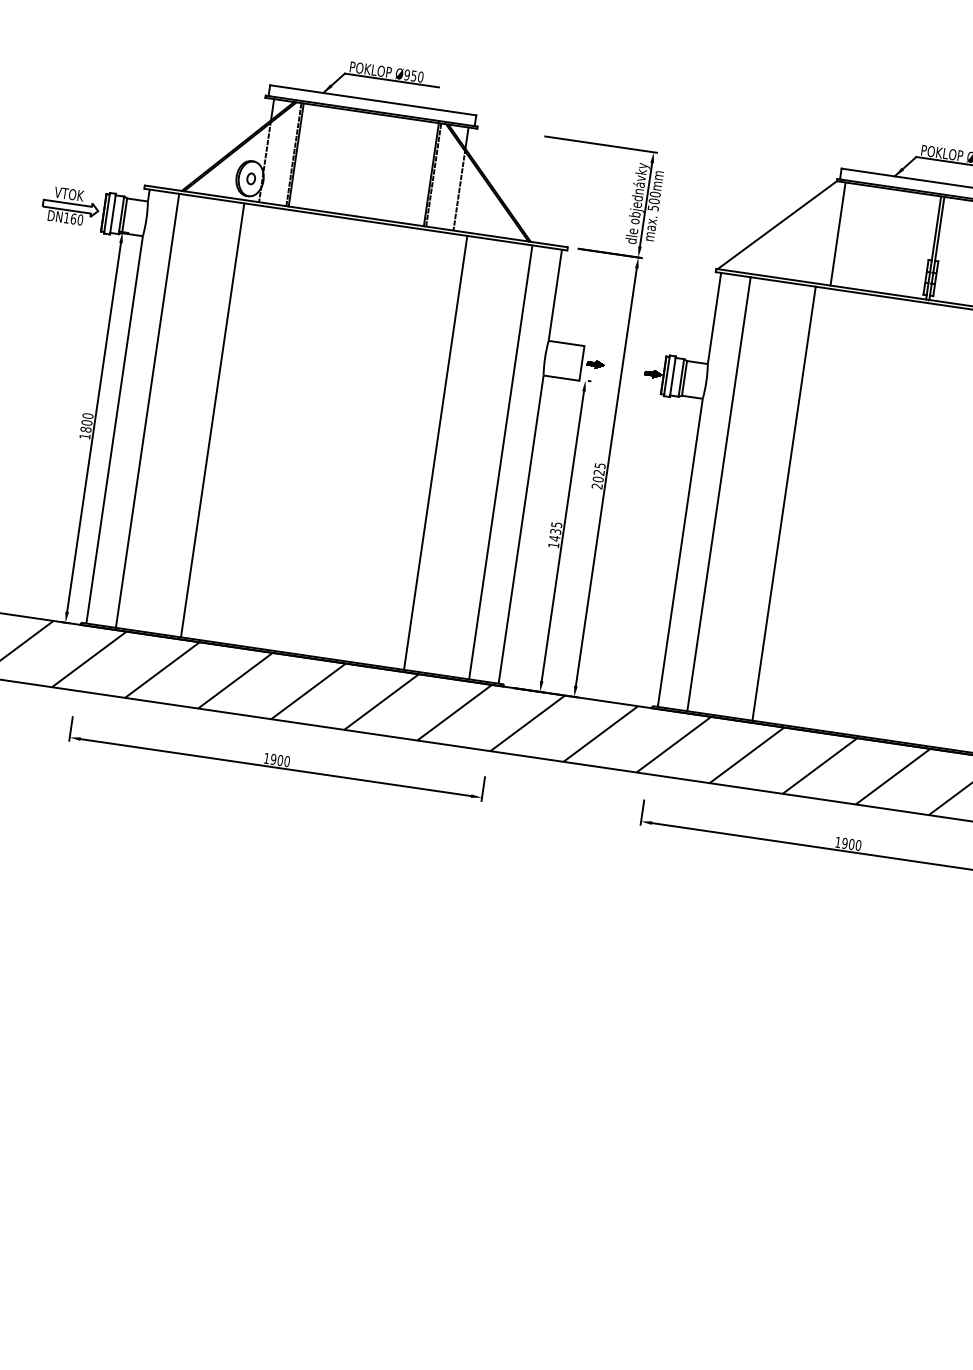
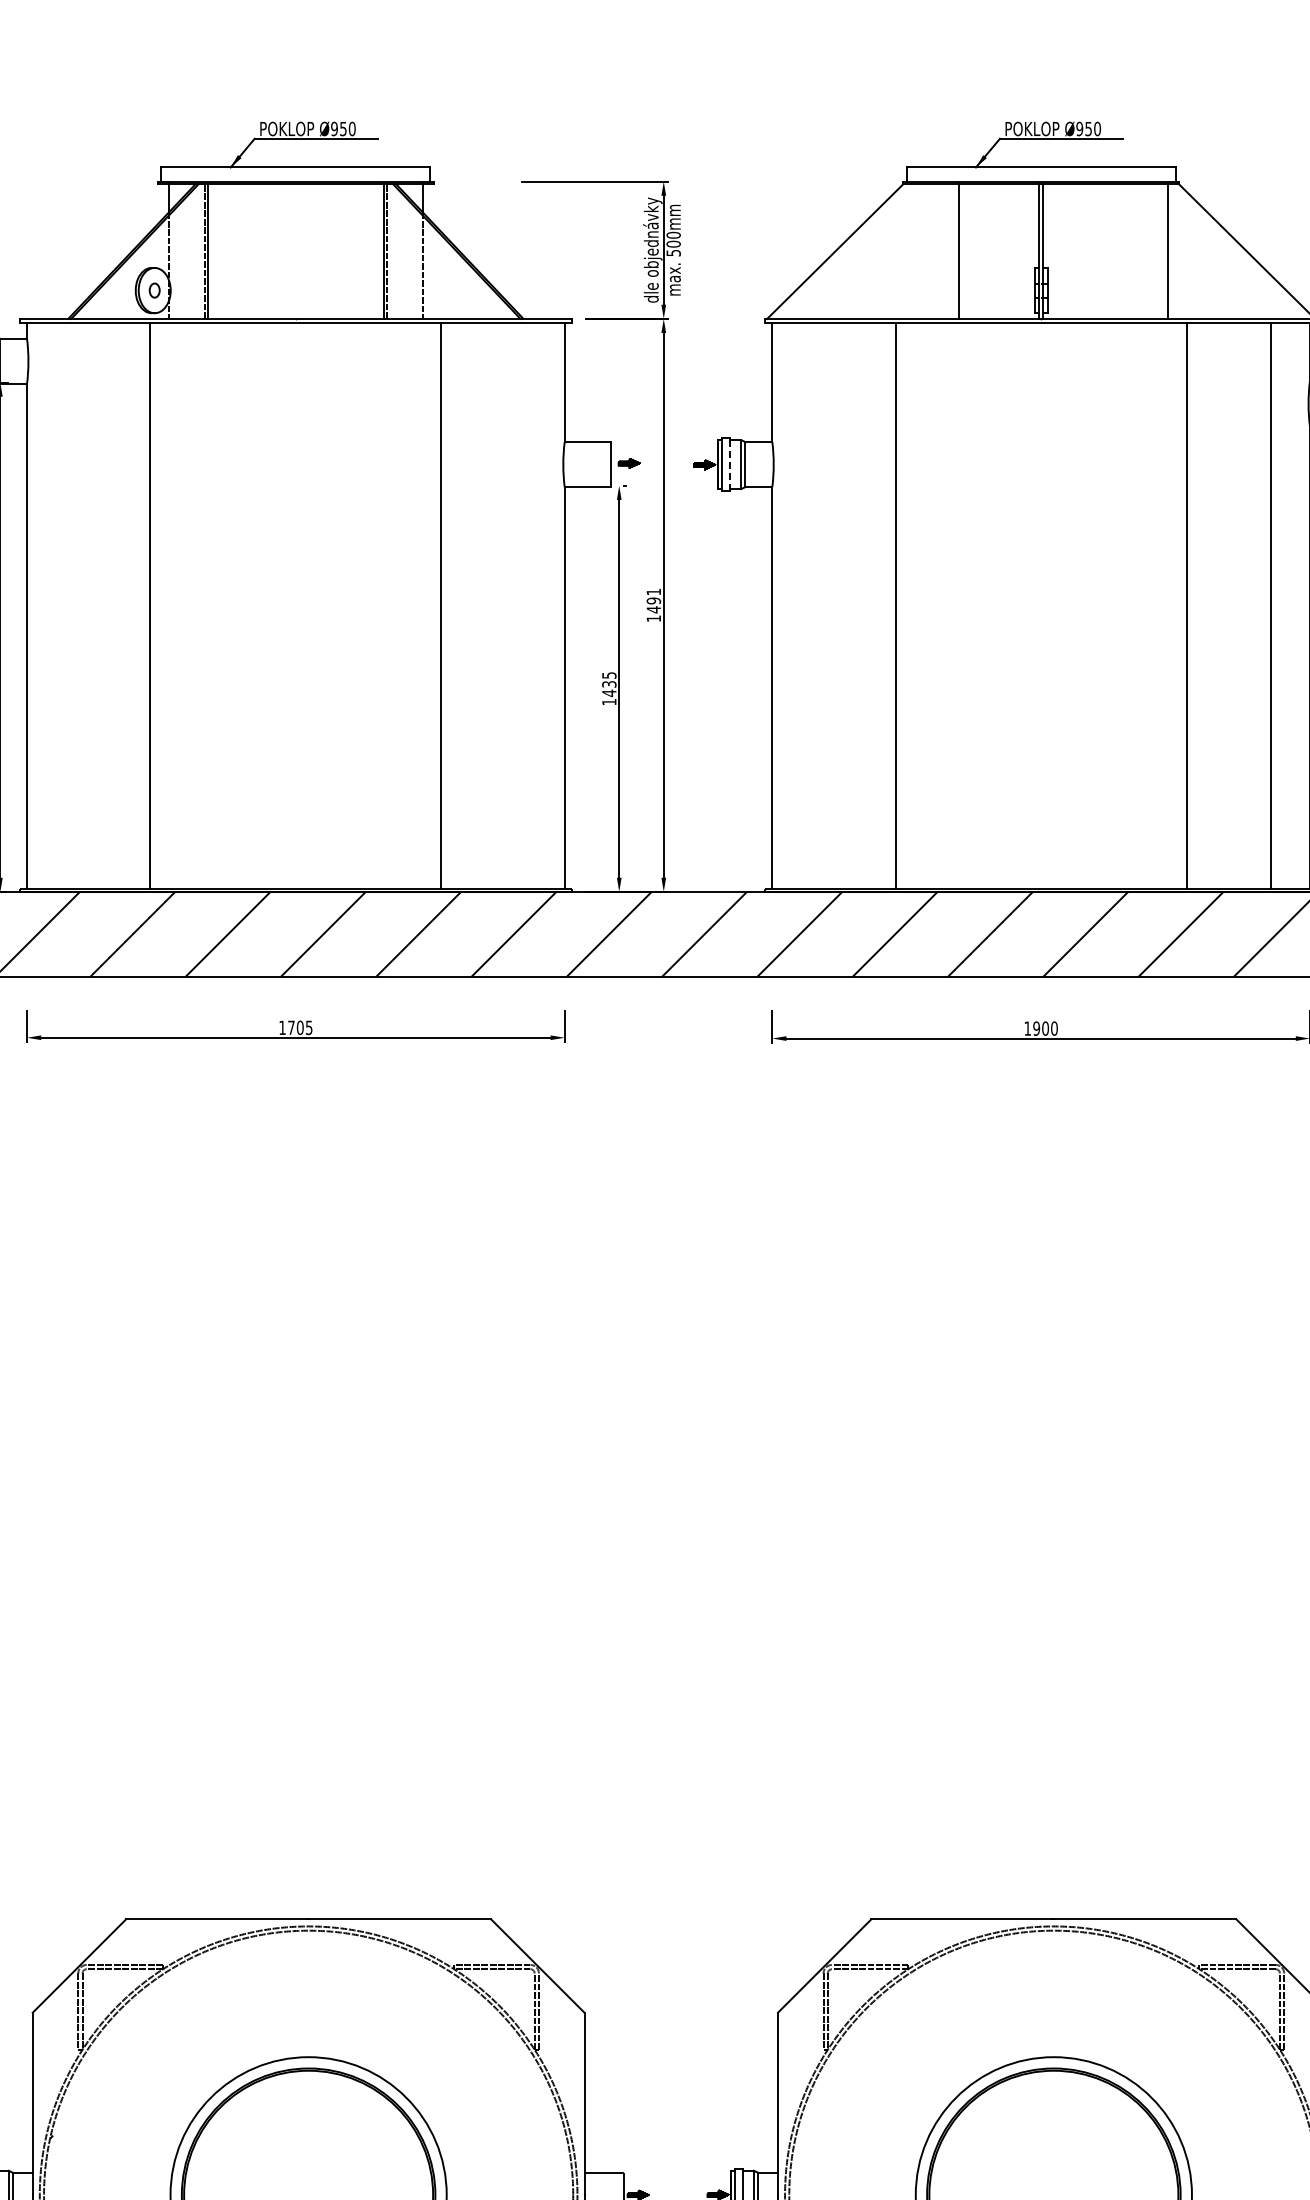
line: (838, 233) -> (959, 251), moved
line: (673, 377) -> (730, 465), solid -> dashed
line: (147, 411) -> (65, 606), removed
line: (500, 462) -> (526, 606), removed
text: (598, 476) -> (653, 605), 2025 -> 1491
line: (718, 494) -> (810, 606), removed
text: (280, 760) -> (300, 1027), 1900 -> 1705

